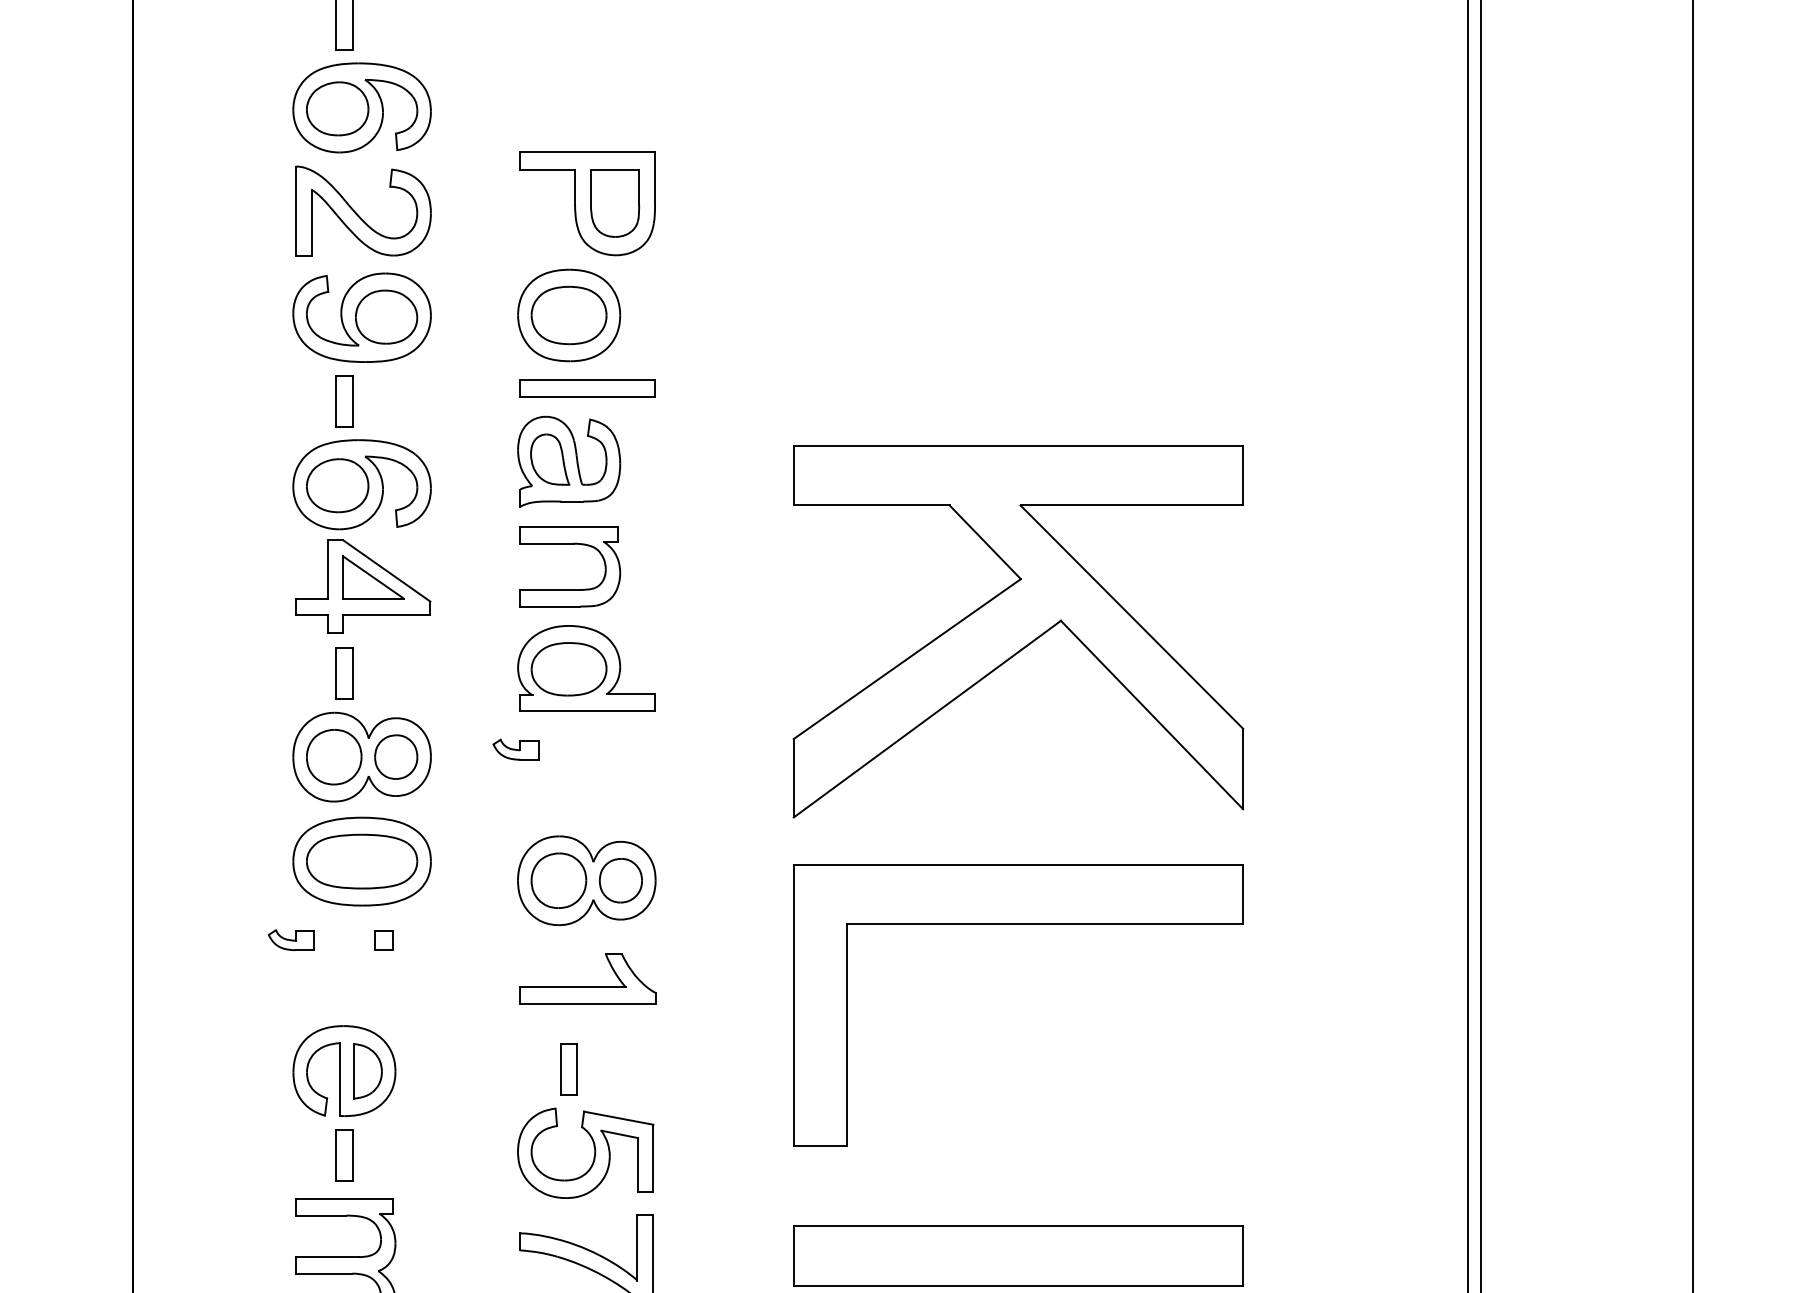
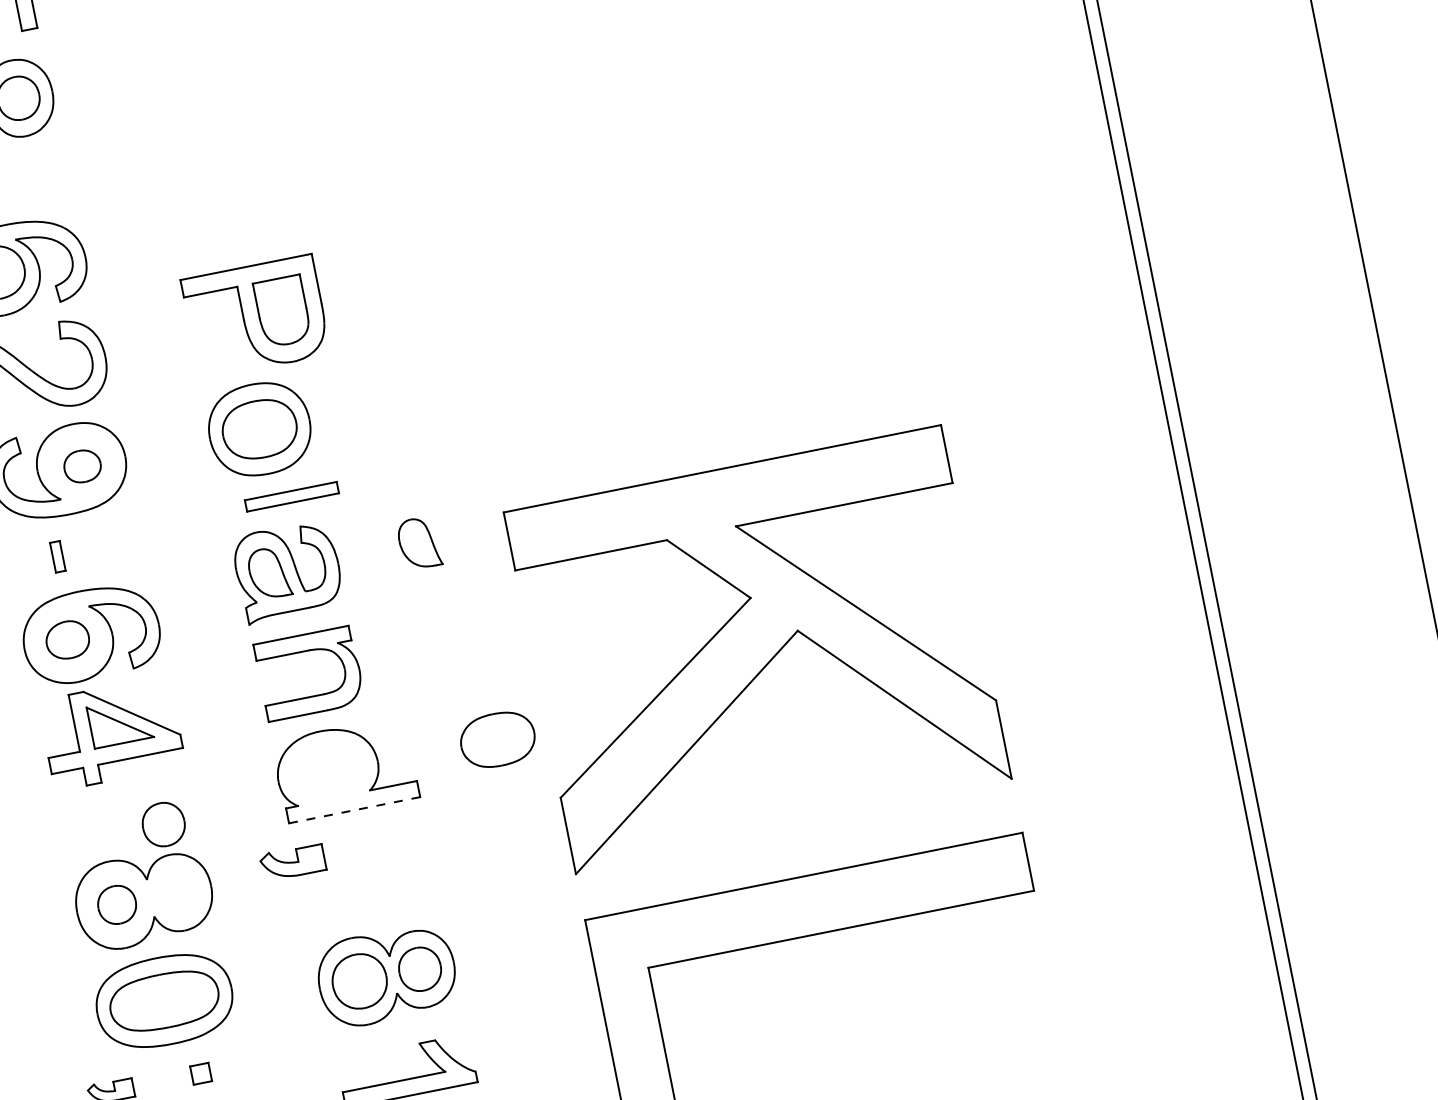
part: (386, 316) -> (82, 465), size x0.6
part: (587, 388) -> (291, 496), size x0.7
part: (344, 401) -> (57, 556), size x0.6
part: (704, 459) -> (419, 543), added
part: (337, 485) -> (67, 639), size x0.7
part: (568, 669) -> (497, 740), moved
part: (344, 673) -> (110, 821), removed
line: (588, 710) -> (355, 809), solid -> dashed
part: (515, 749) -> (291, 862), size x1.4
part: (396, 756) -> (163, 823), moved
part: (334, 757) -> (117, 905), size x0.7

